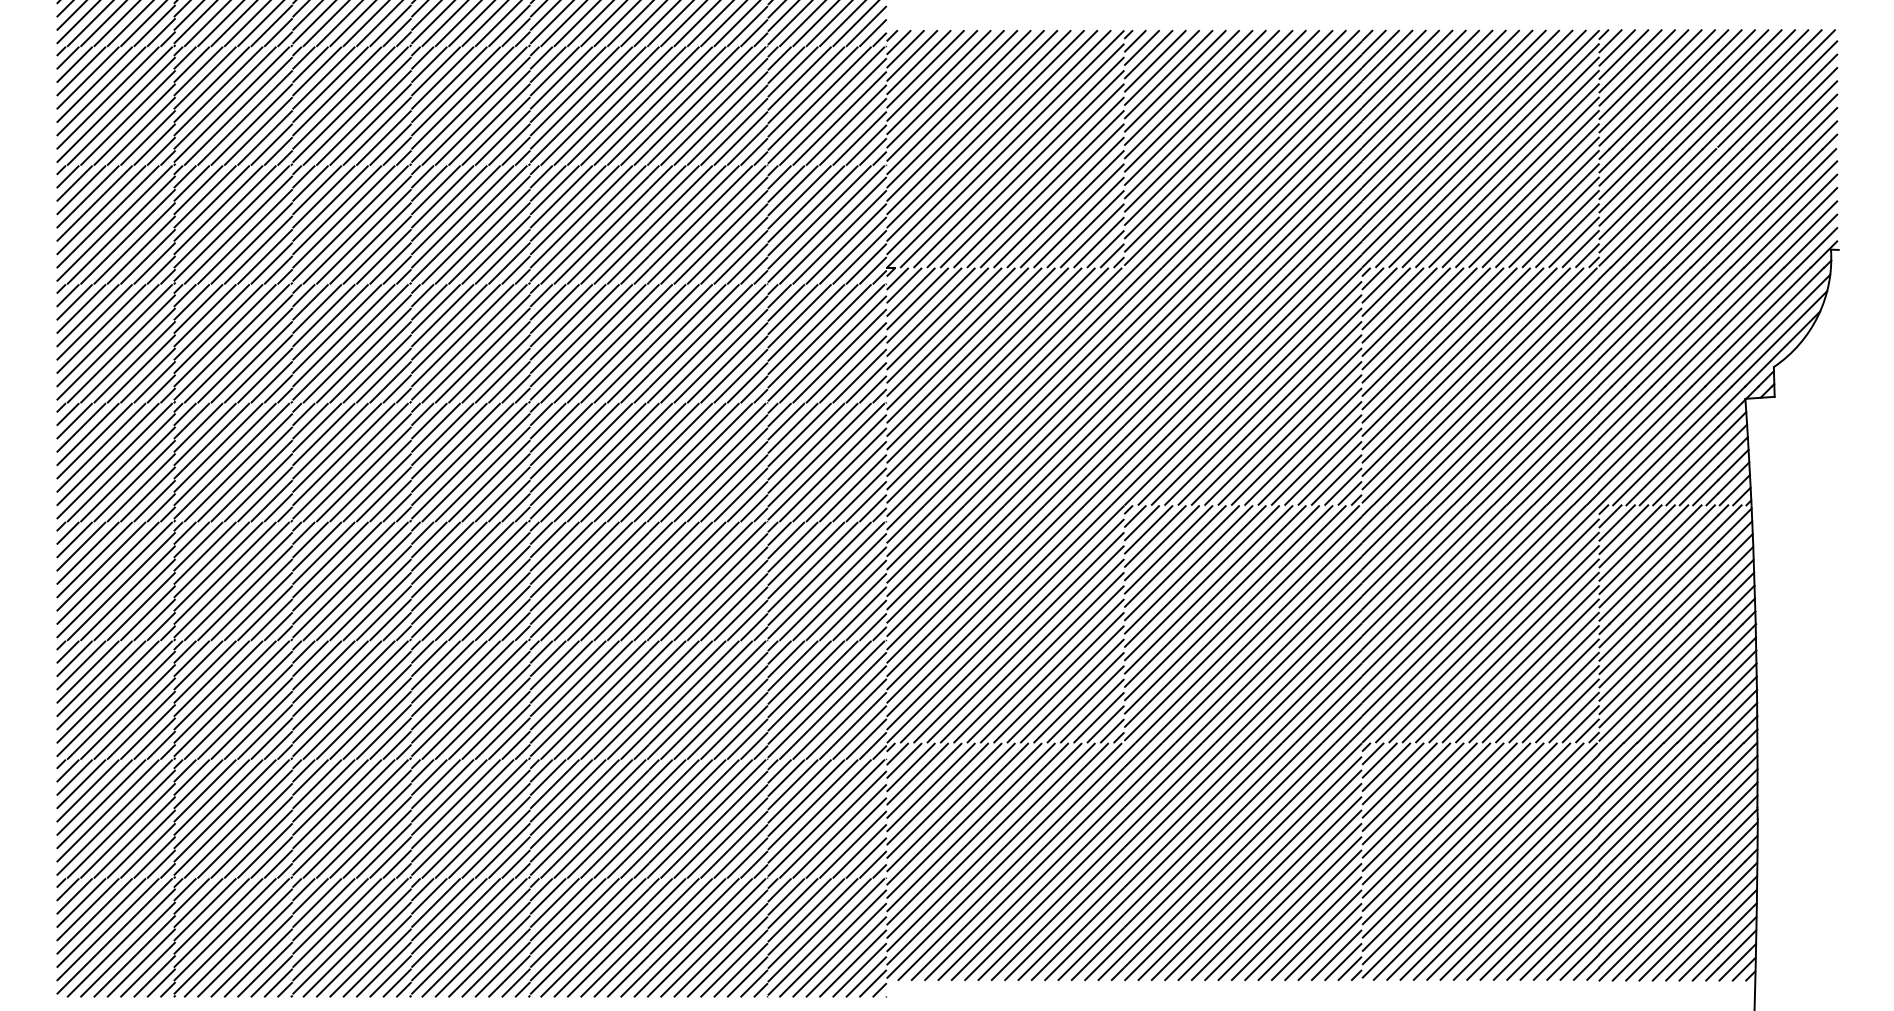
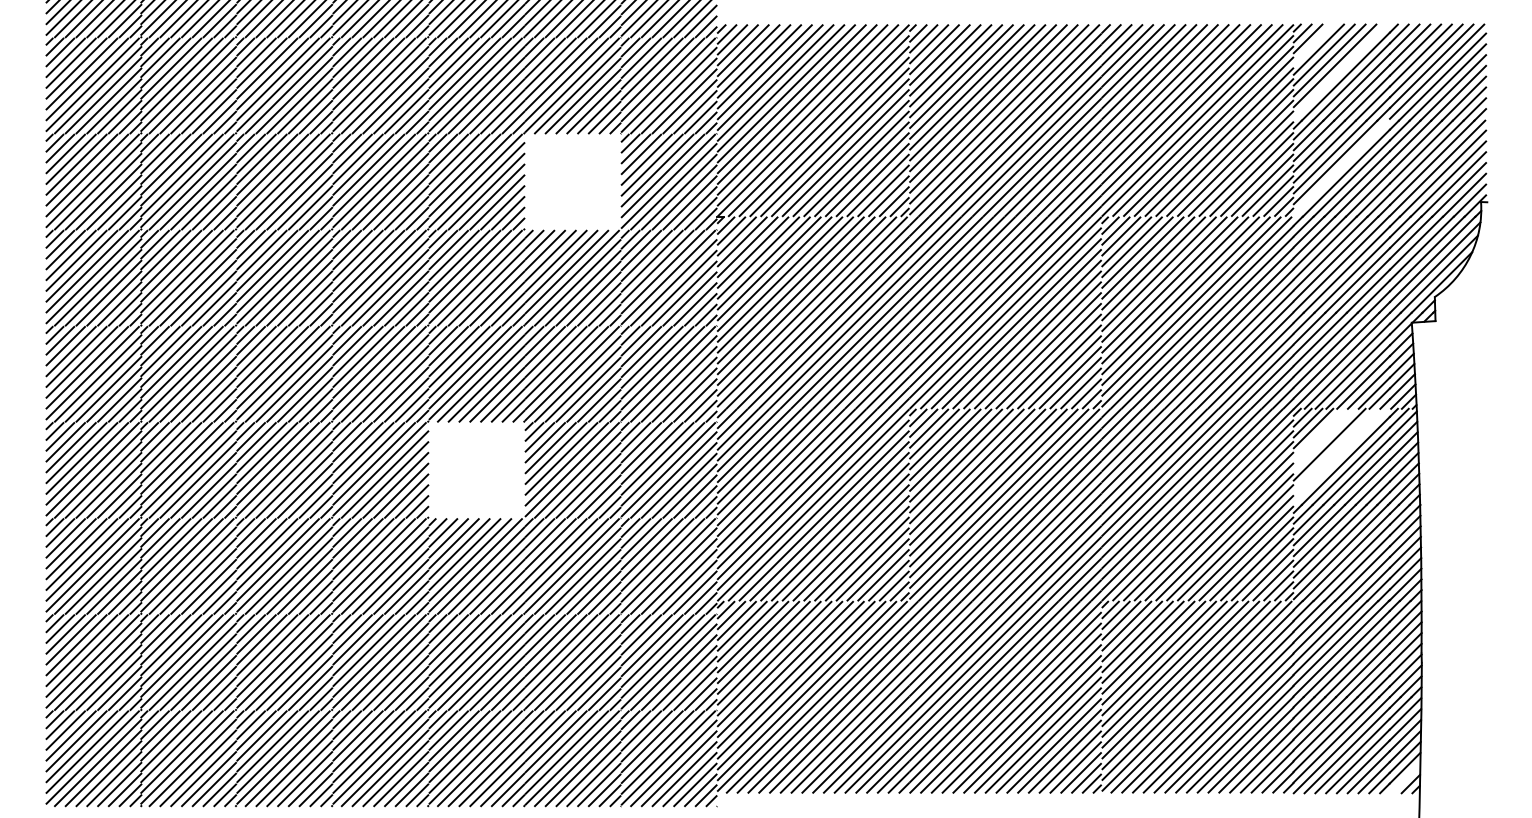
line: (1623, 54) -> (1313, 44), removed
line: (1656, 87) -> (1339, 70), removed
line: (1657, 207) -> (1340, 167), removed
hatch: (708, 224) -> (573, 181), removed
line: (1630, 536) -> (1318, 434), removed
line: (1636, 542) -> (1323, 438), removed
line: (1650, 556) -> (1335, 450), removed
line: (1656, 562) -> (1339, 455), removed
hatch: (589, 581) -> (476, 470), removed
line: (1737, 962) -> (1405, 778), removed

